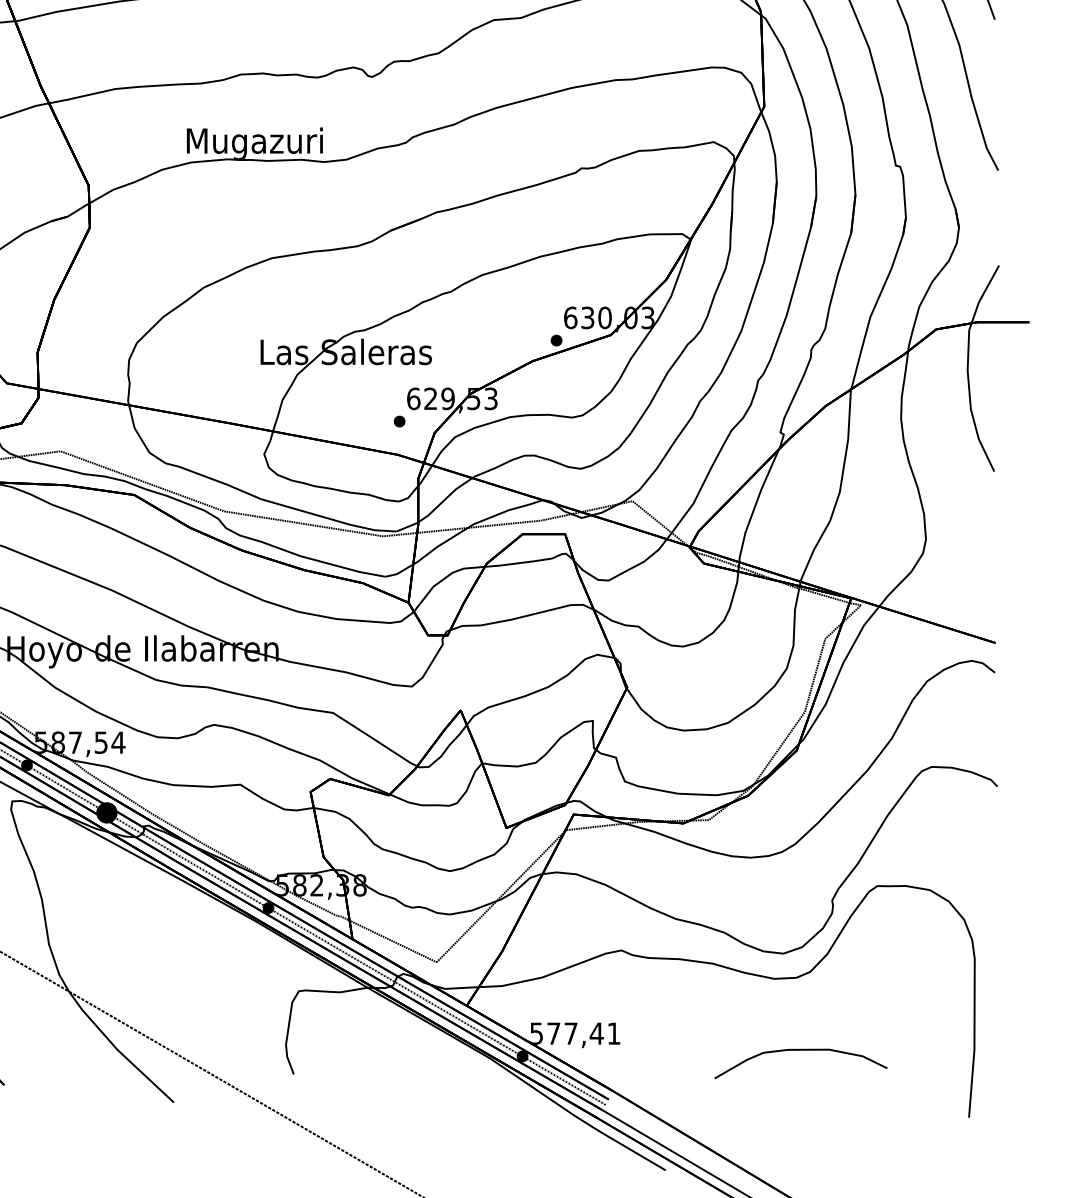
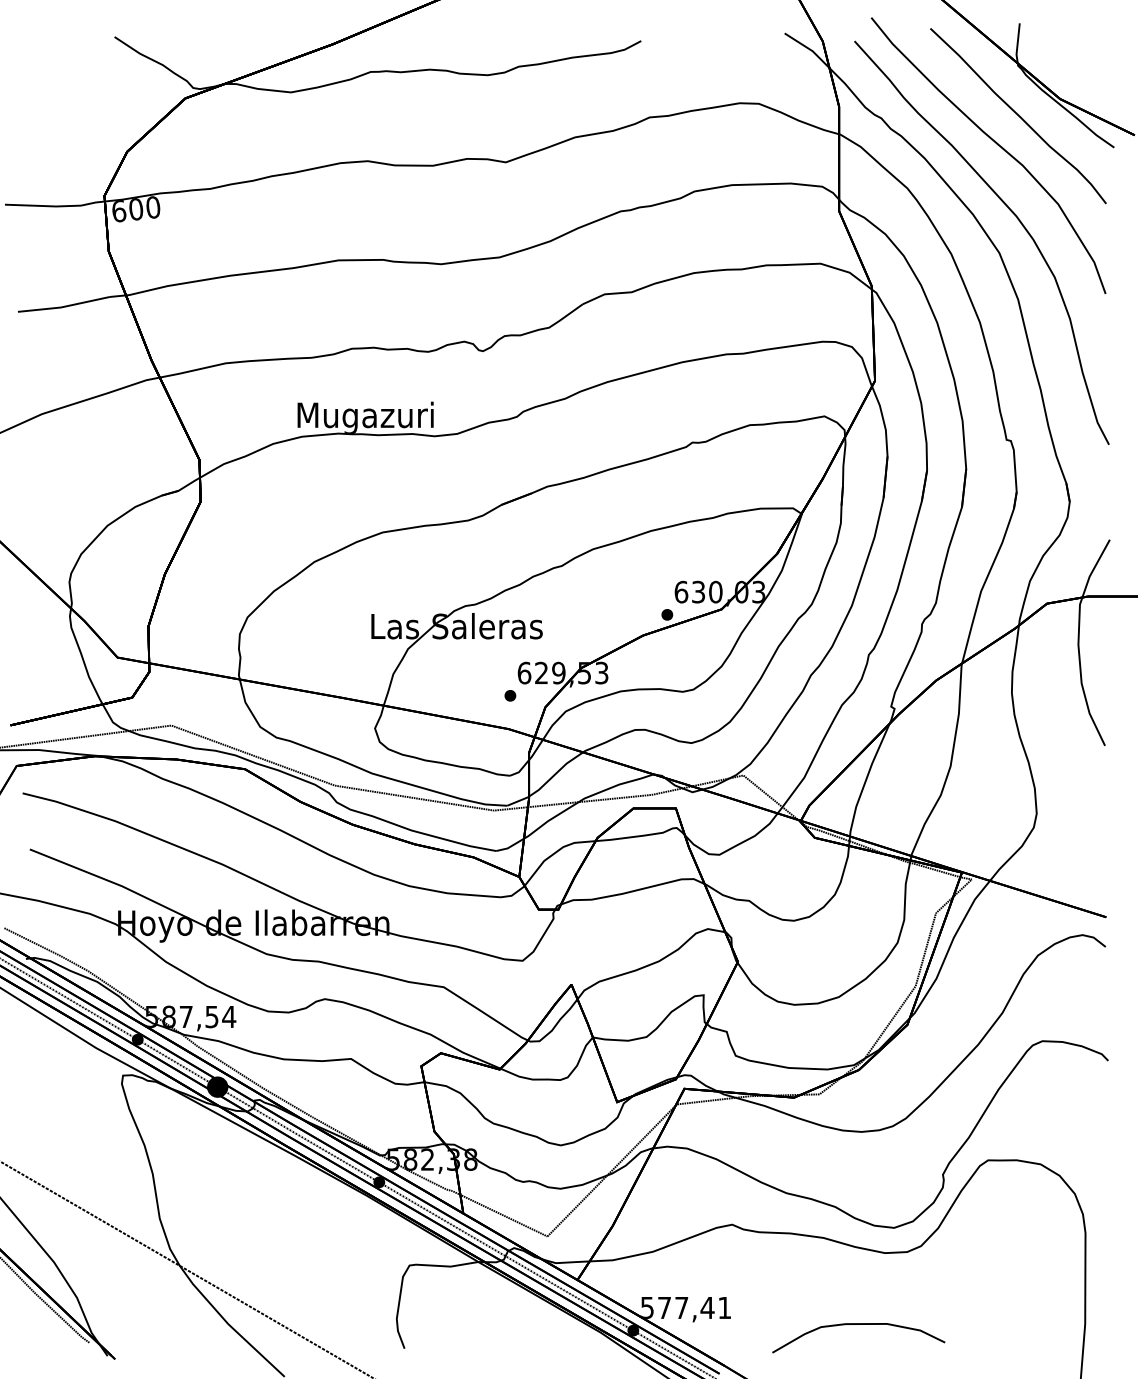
curve: (800, 1050) -> (858, 1324), moved

